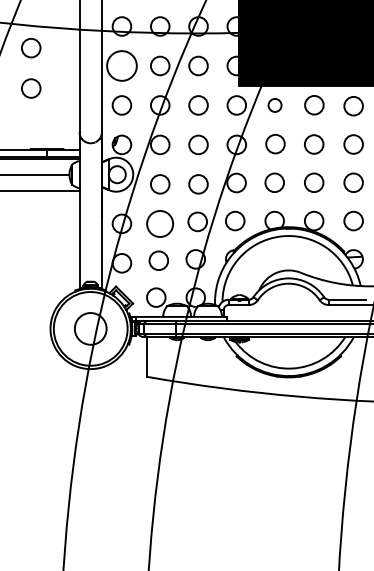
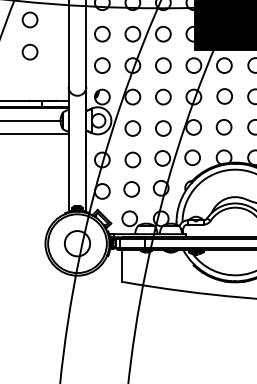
circle: (121, 65) -> (102, 33), size x0.62
circle: (274, 105) -> (223, 65), size x1.43
circle: (160, 223) -> (133, 159), size x0.71

